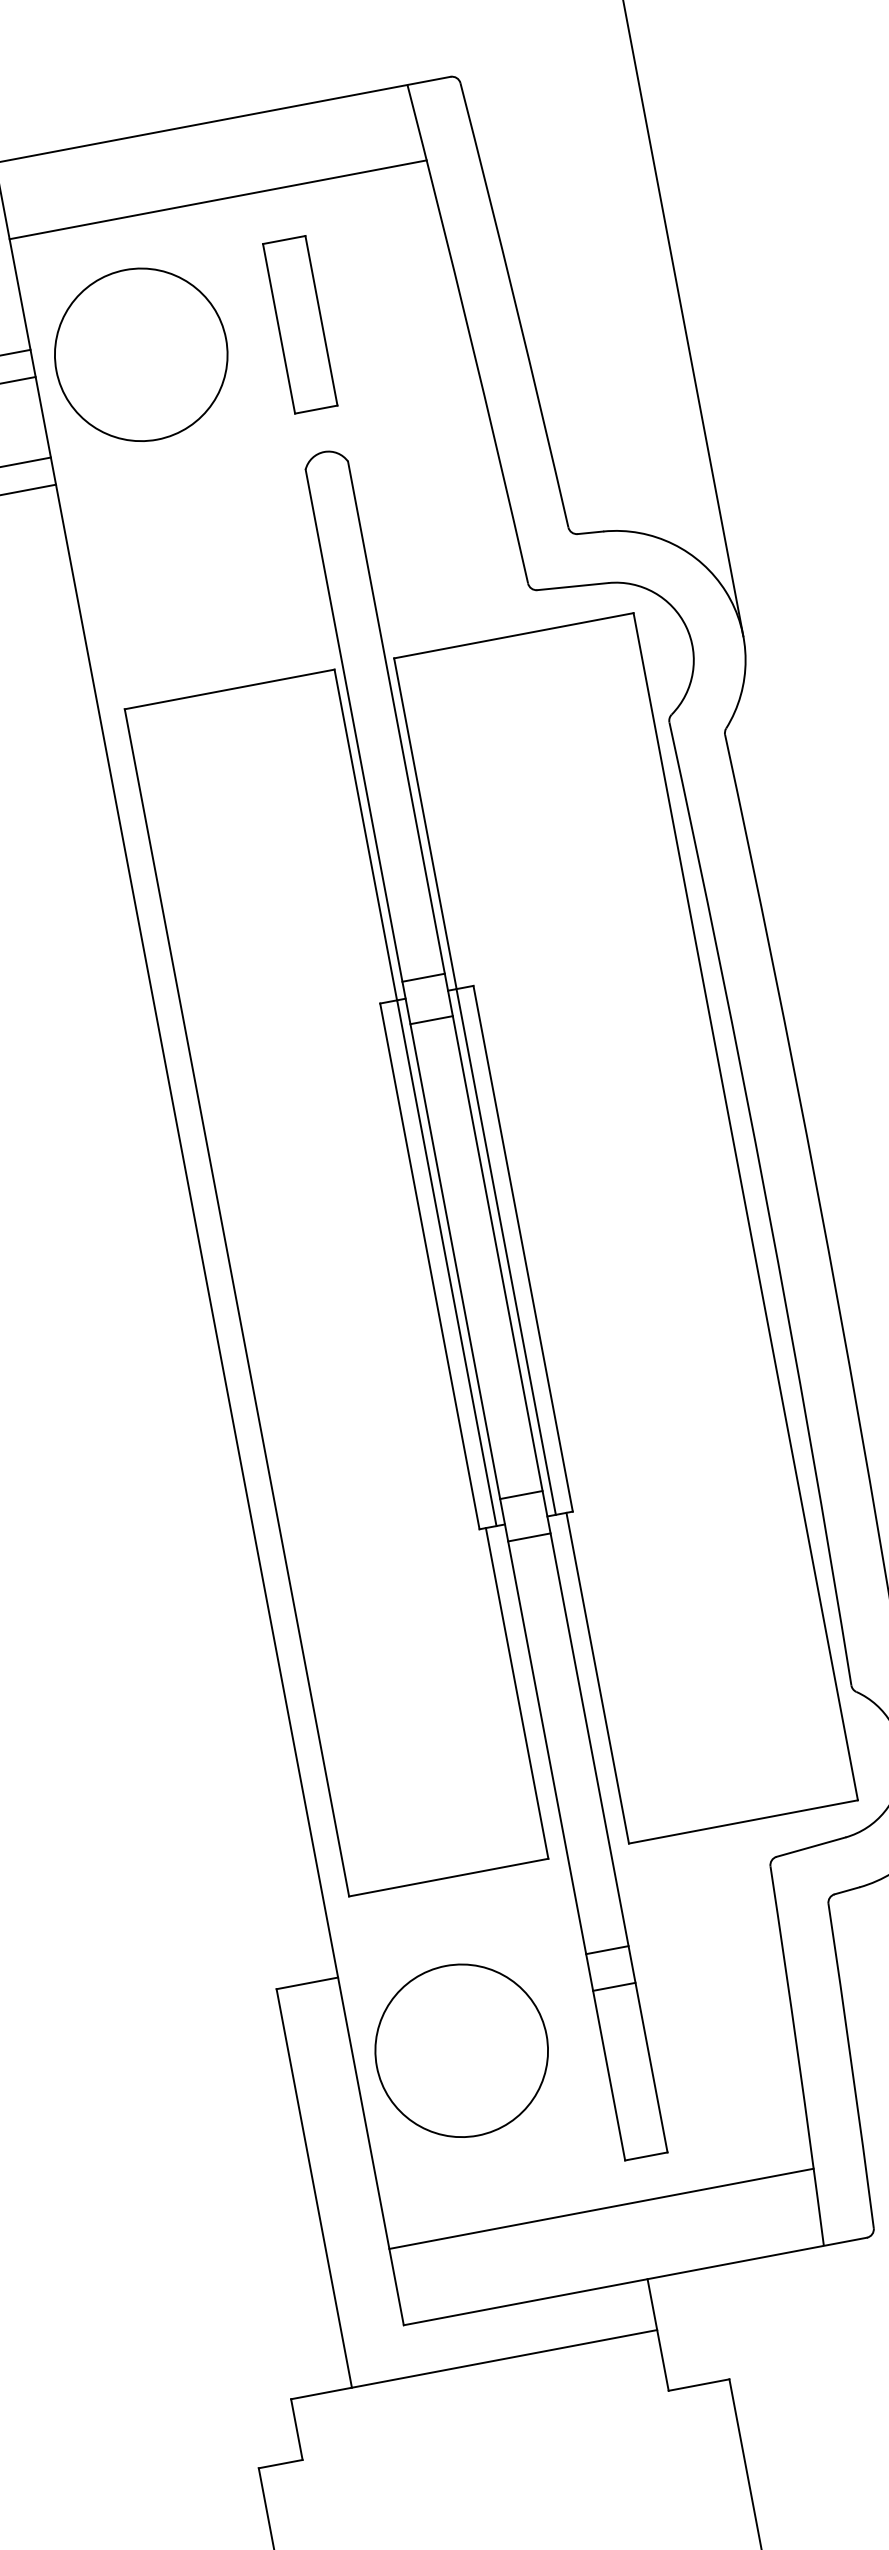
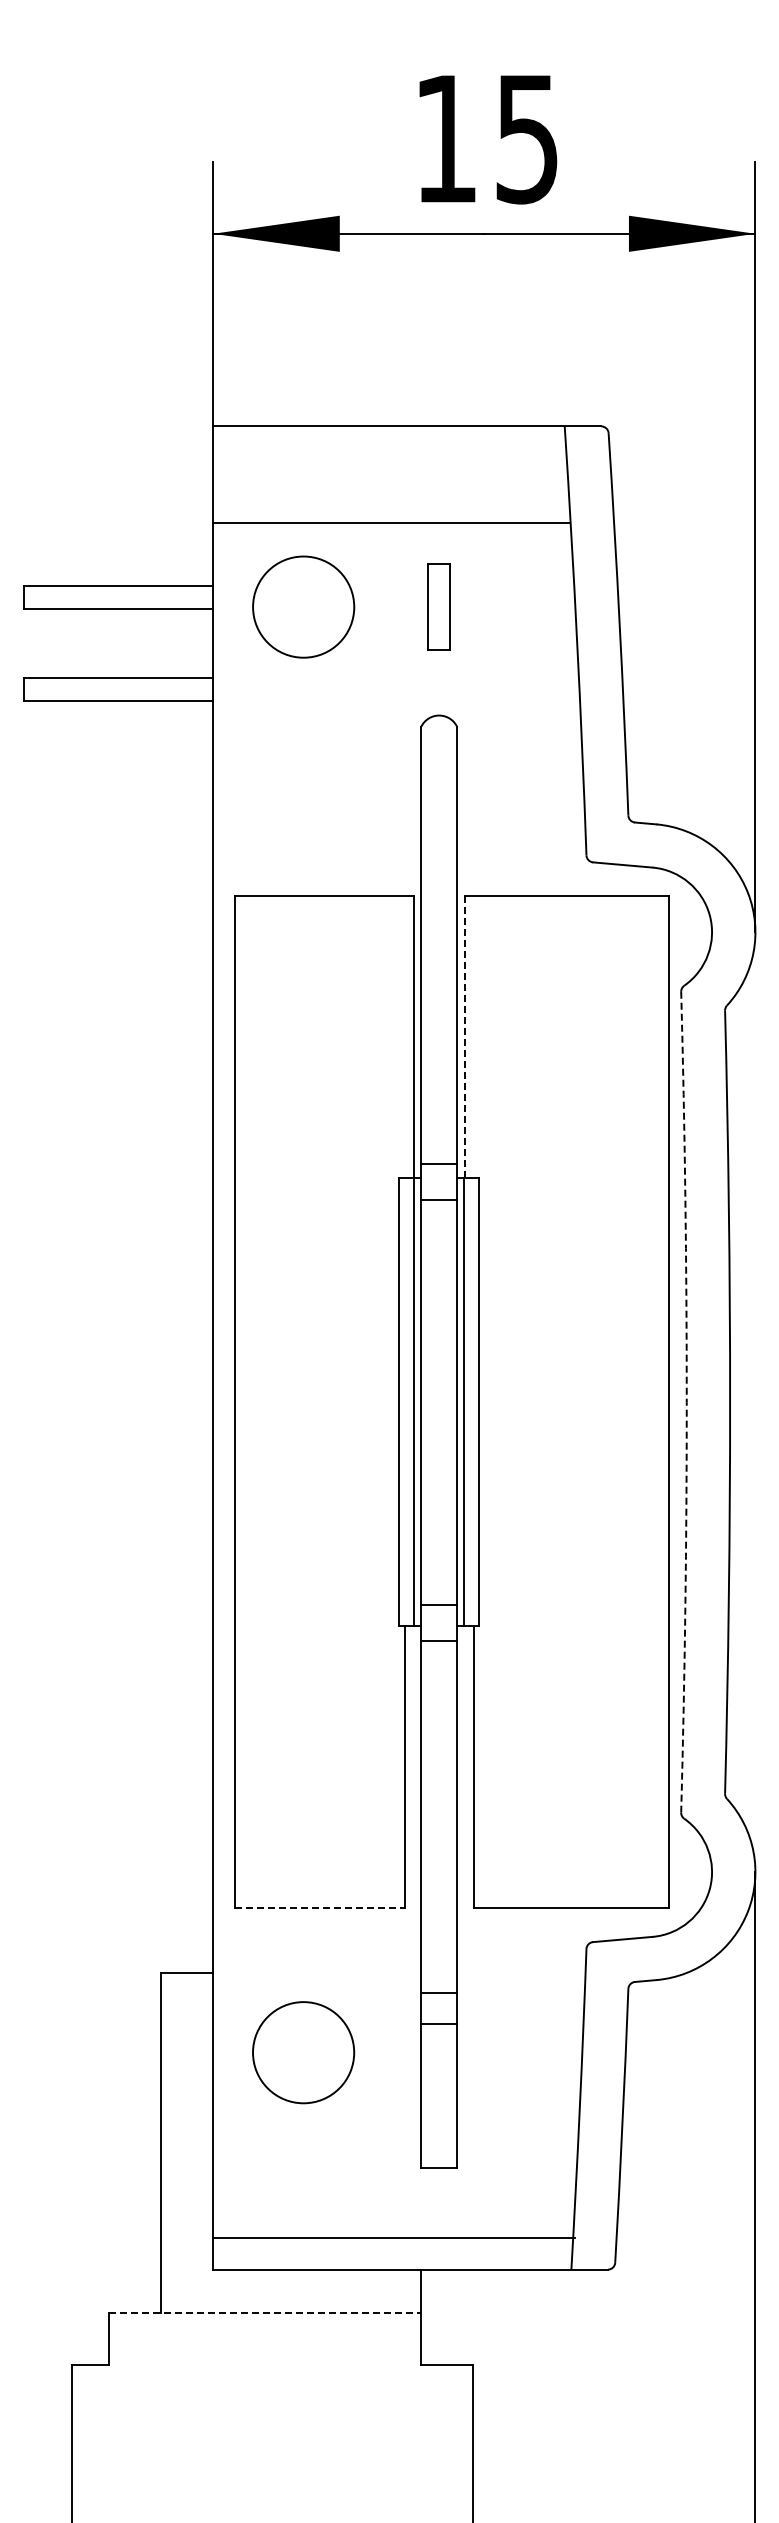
line: (217, 199) -> (390, 523), moved
part: (299, 324) -> (438, 606), size x0.6
circle: (140, 354) -> (303, 606), size x0.7
line: (425, 824) -> (464, 1037), solid -> dashed
arc: (766, 1203) -> (686, 1402), solid -> dashed
line: (448, 1878) -> (319, 1908), solid -> dashed
circle: (461, 2050) -> (303, 2052), size x0.7
line: (601, 2208) -> (394, 2237), moved
line: (474, 2365) -> (265, 2313), solid -> dashed

